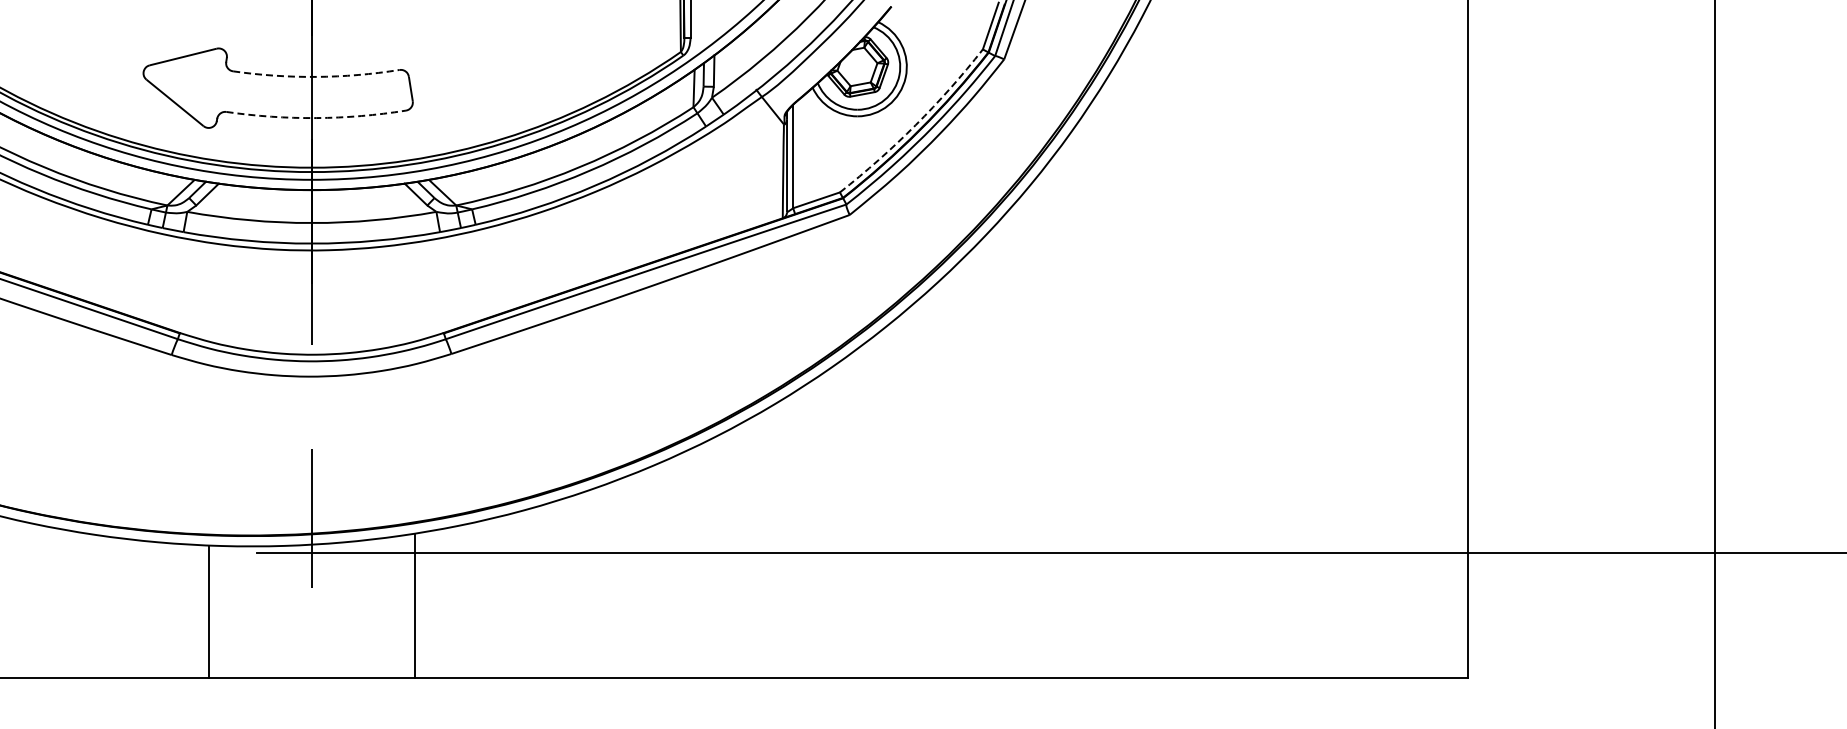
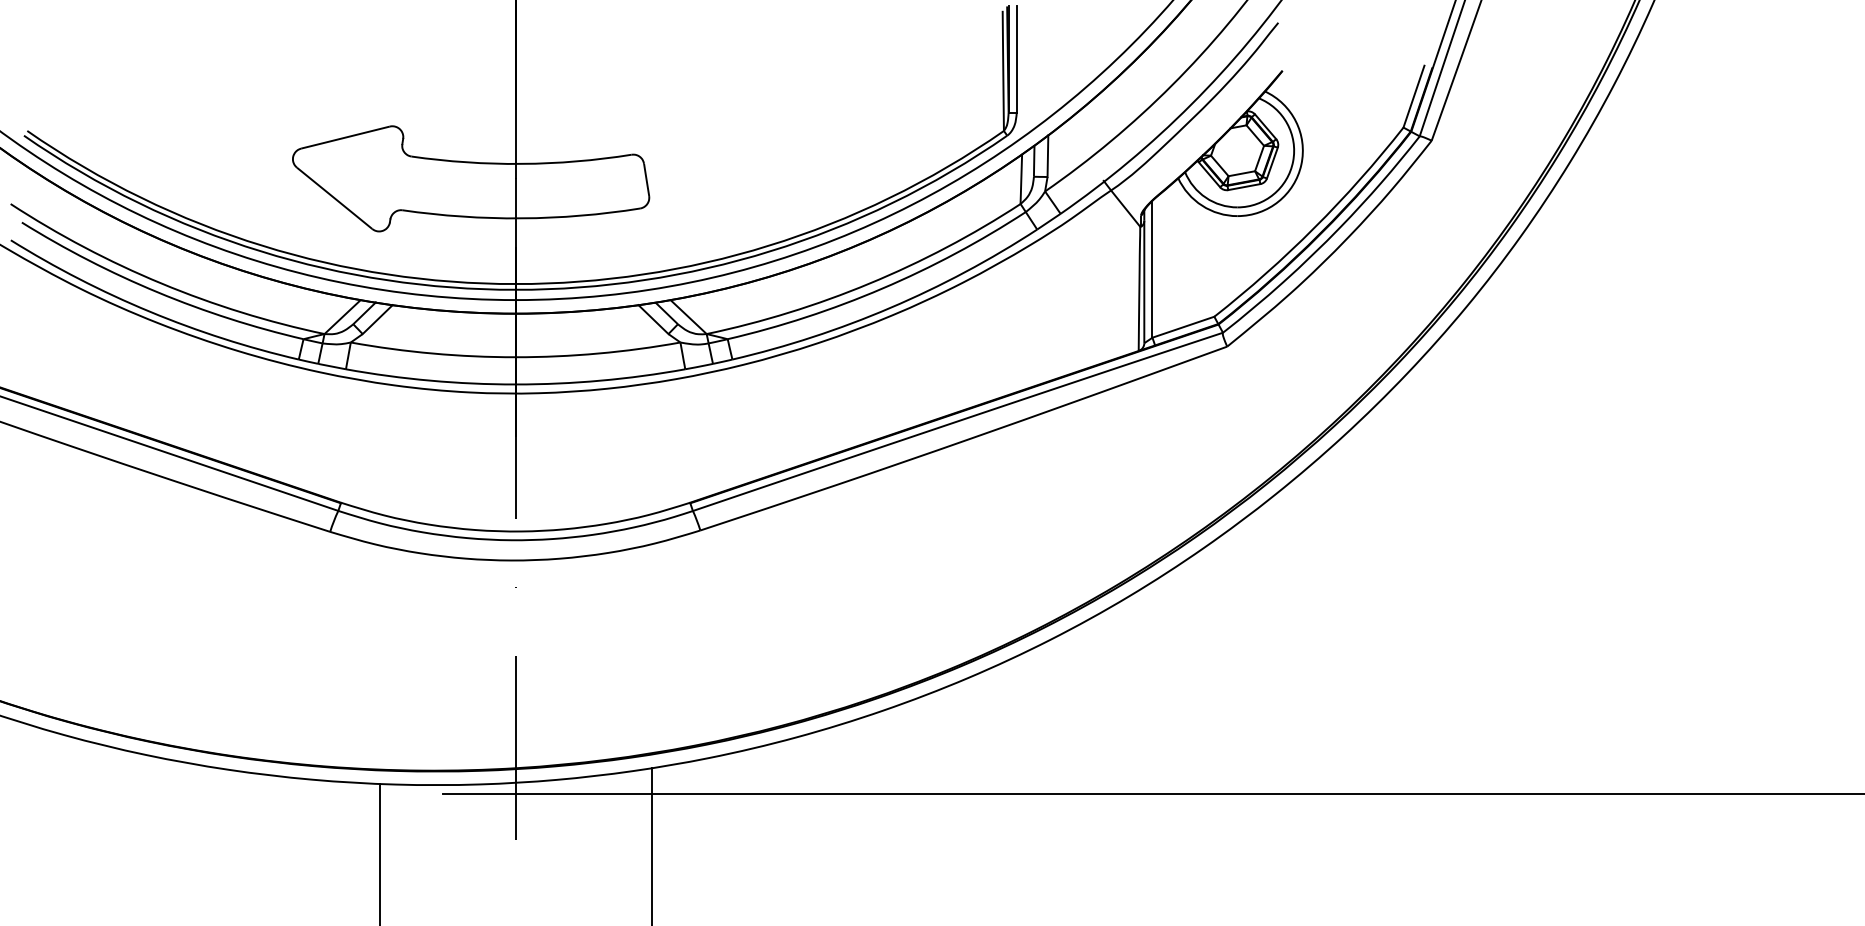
arc: (316, 76) -> (521, 163), dashed -> solid
arc: (316, 118) -> (521, 218), dashed -> solid
arc: (915, 125) -> (1314, 228), dashed -> solid

